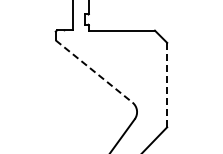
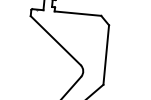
line: (94, 71) -> (55, 40), dashed -> solid
line: (167, 85) -> (106, 55), dashed -> solid

